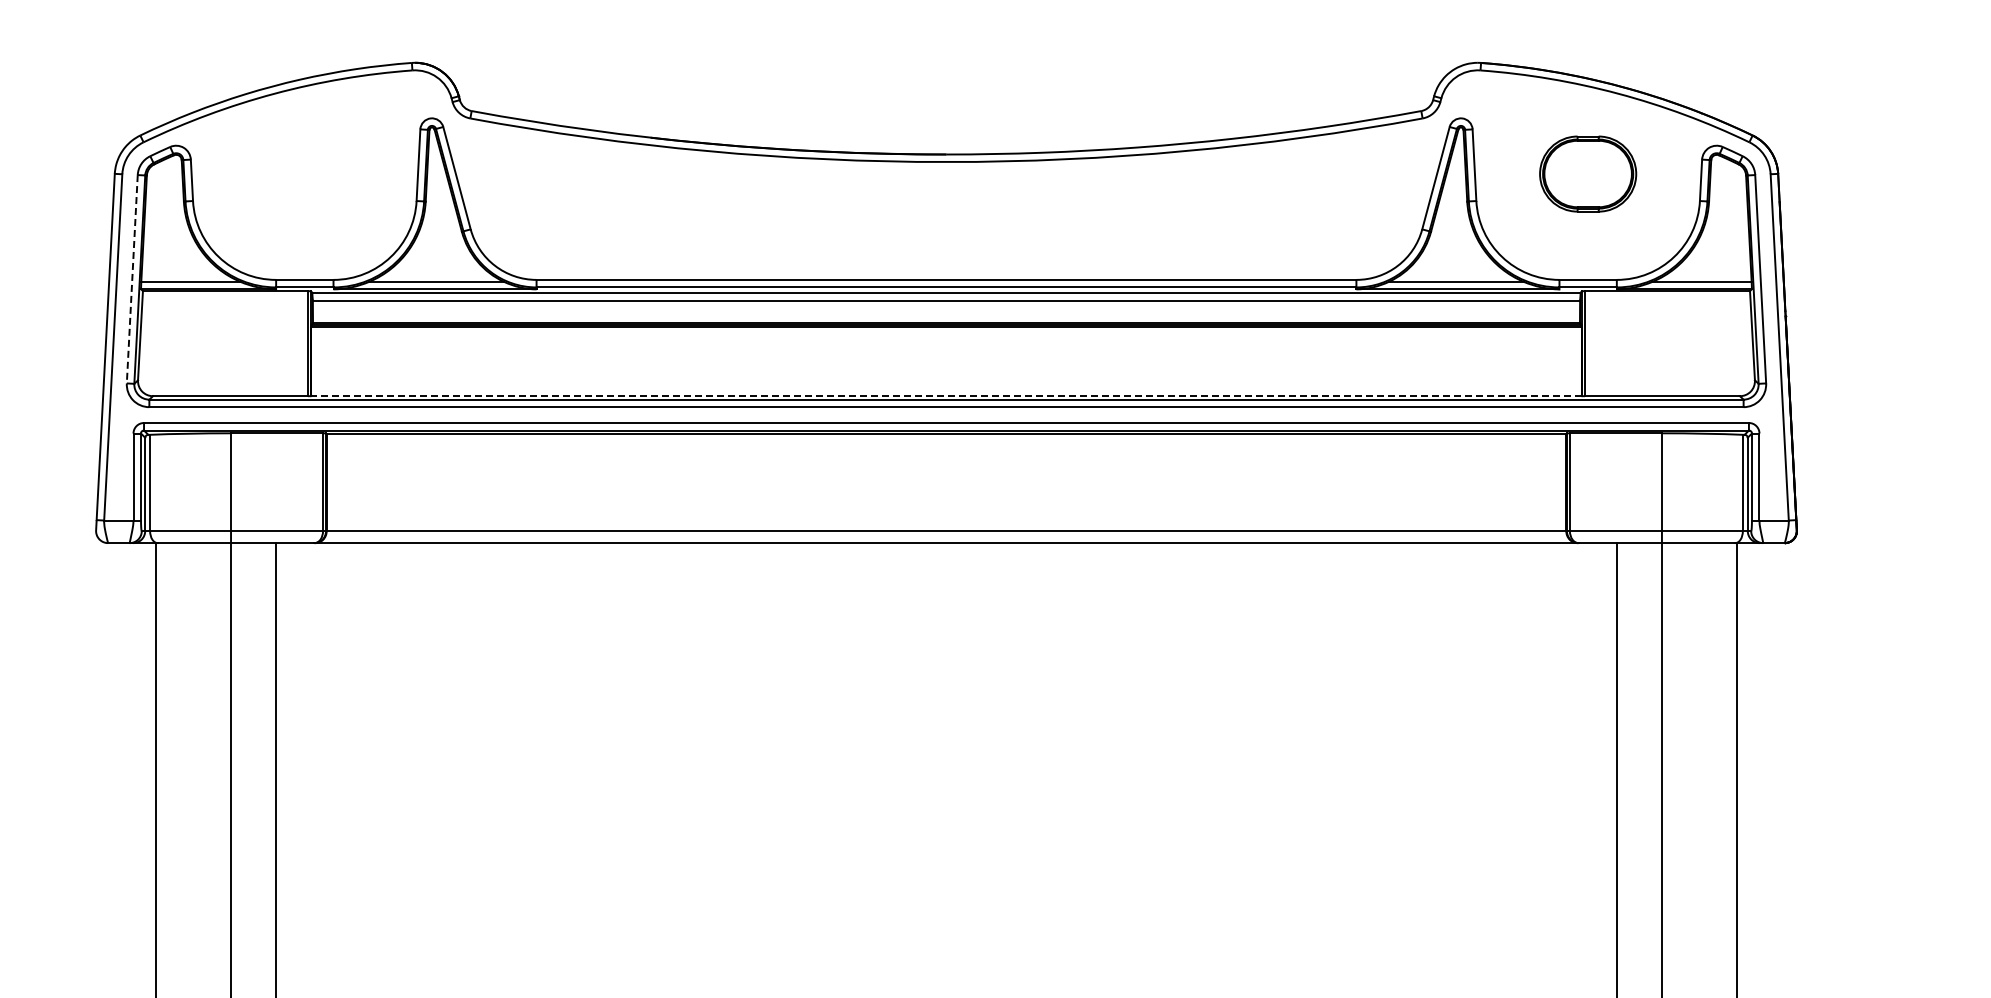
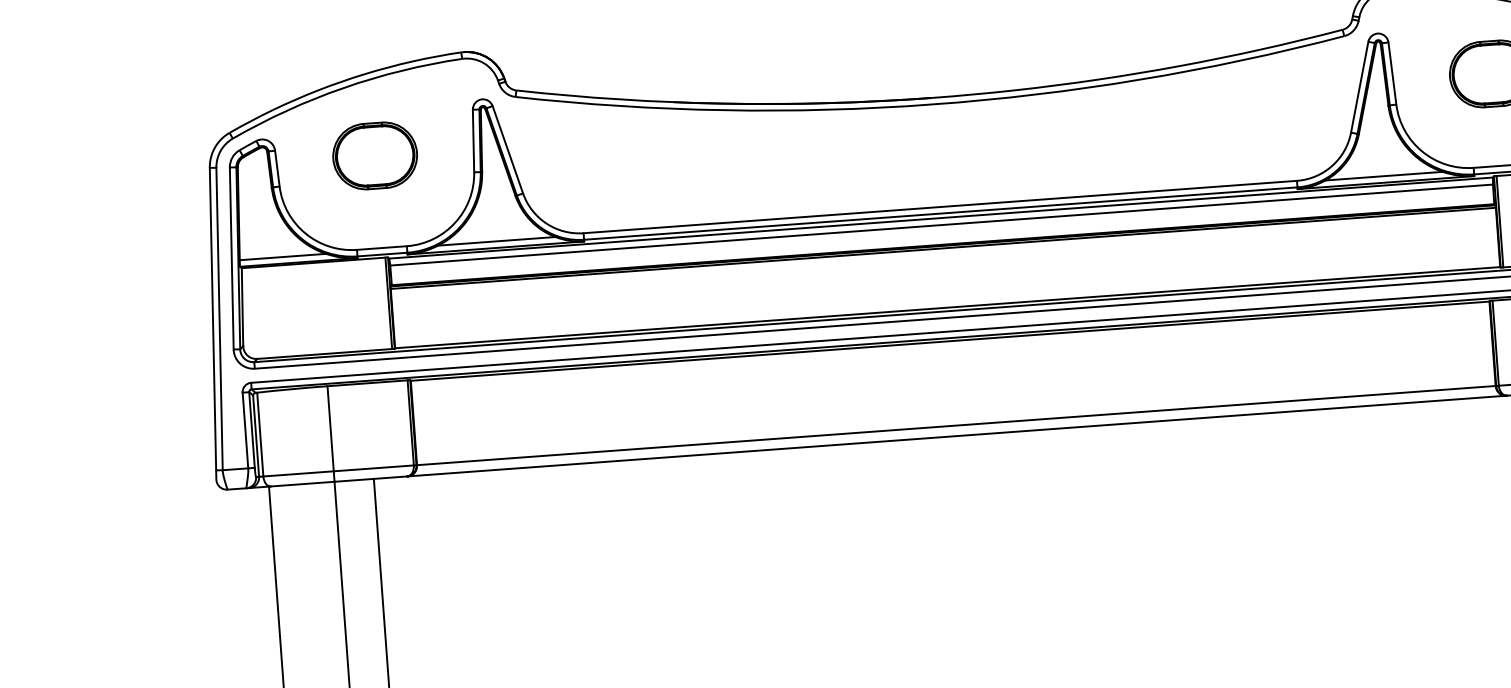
part: (304, 173) -> (374, 155), added
line: (132, 279) -> (231, 258), dashed -> solid
line: (945, 395) -> (946, 307), dashed -> solid

